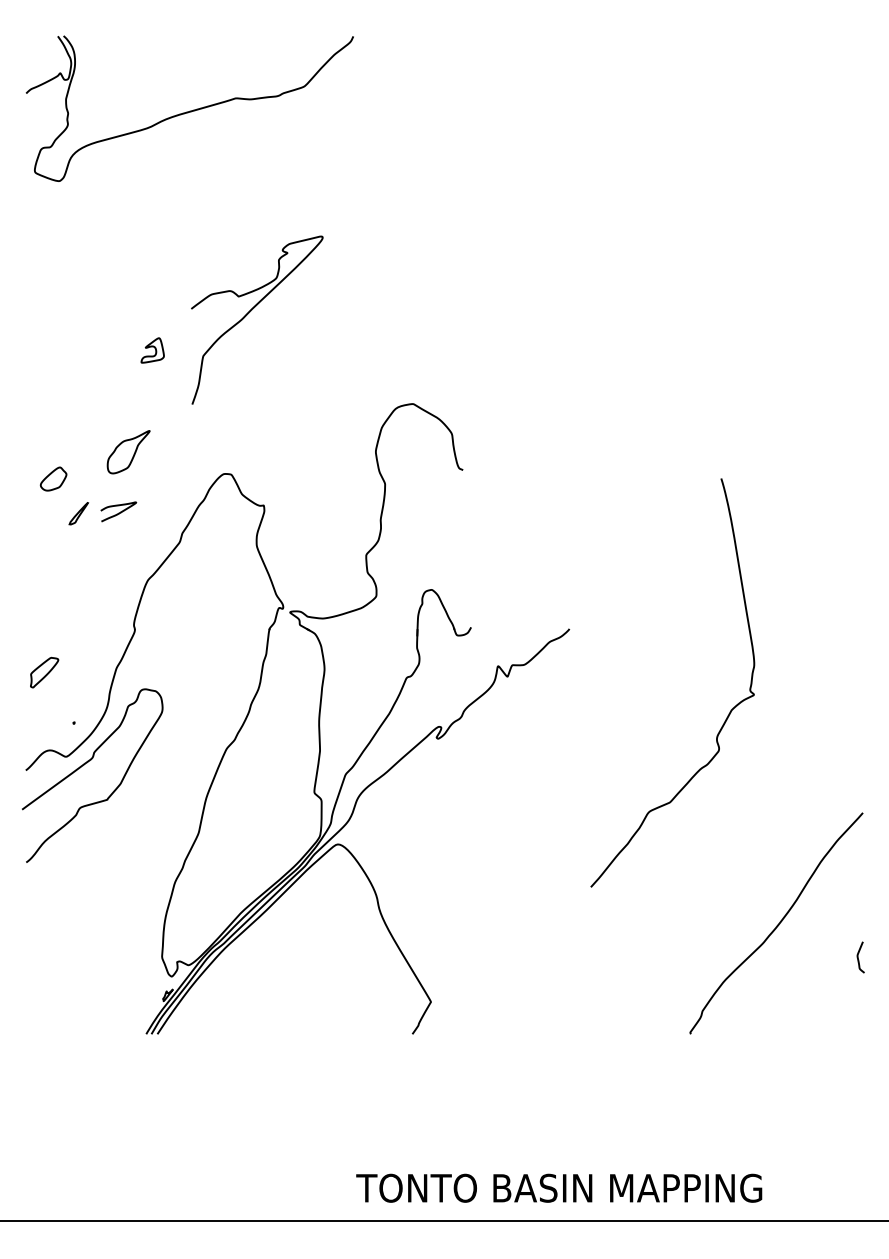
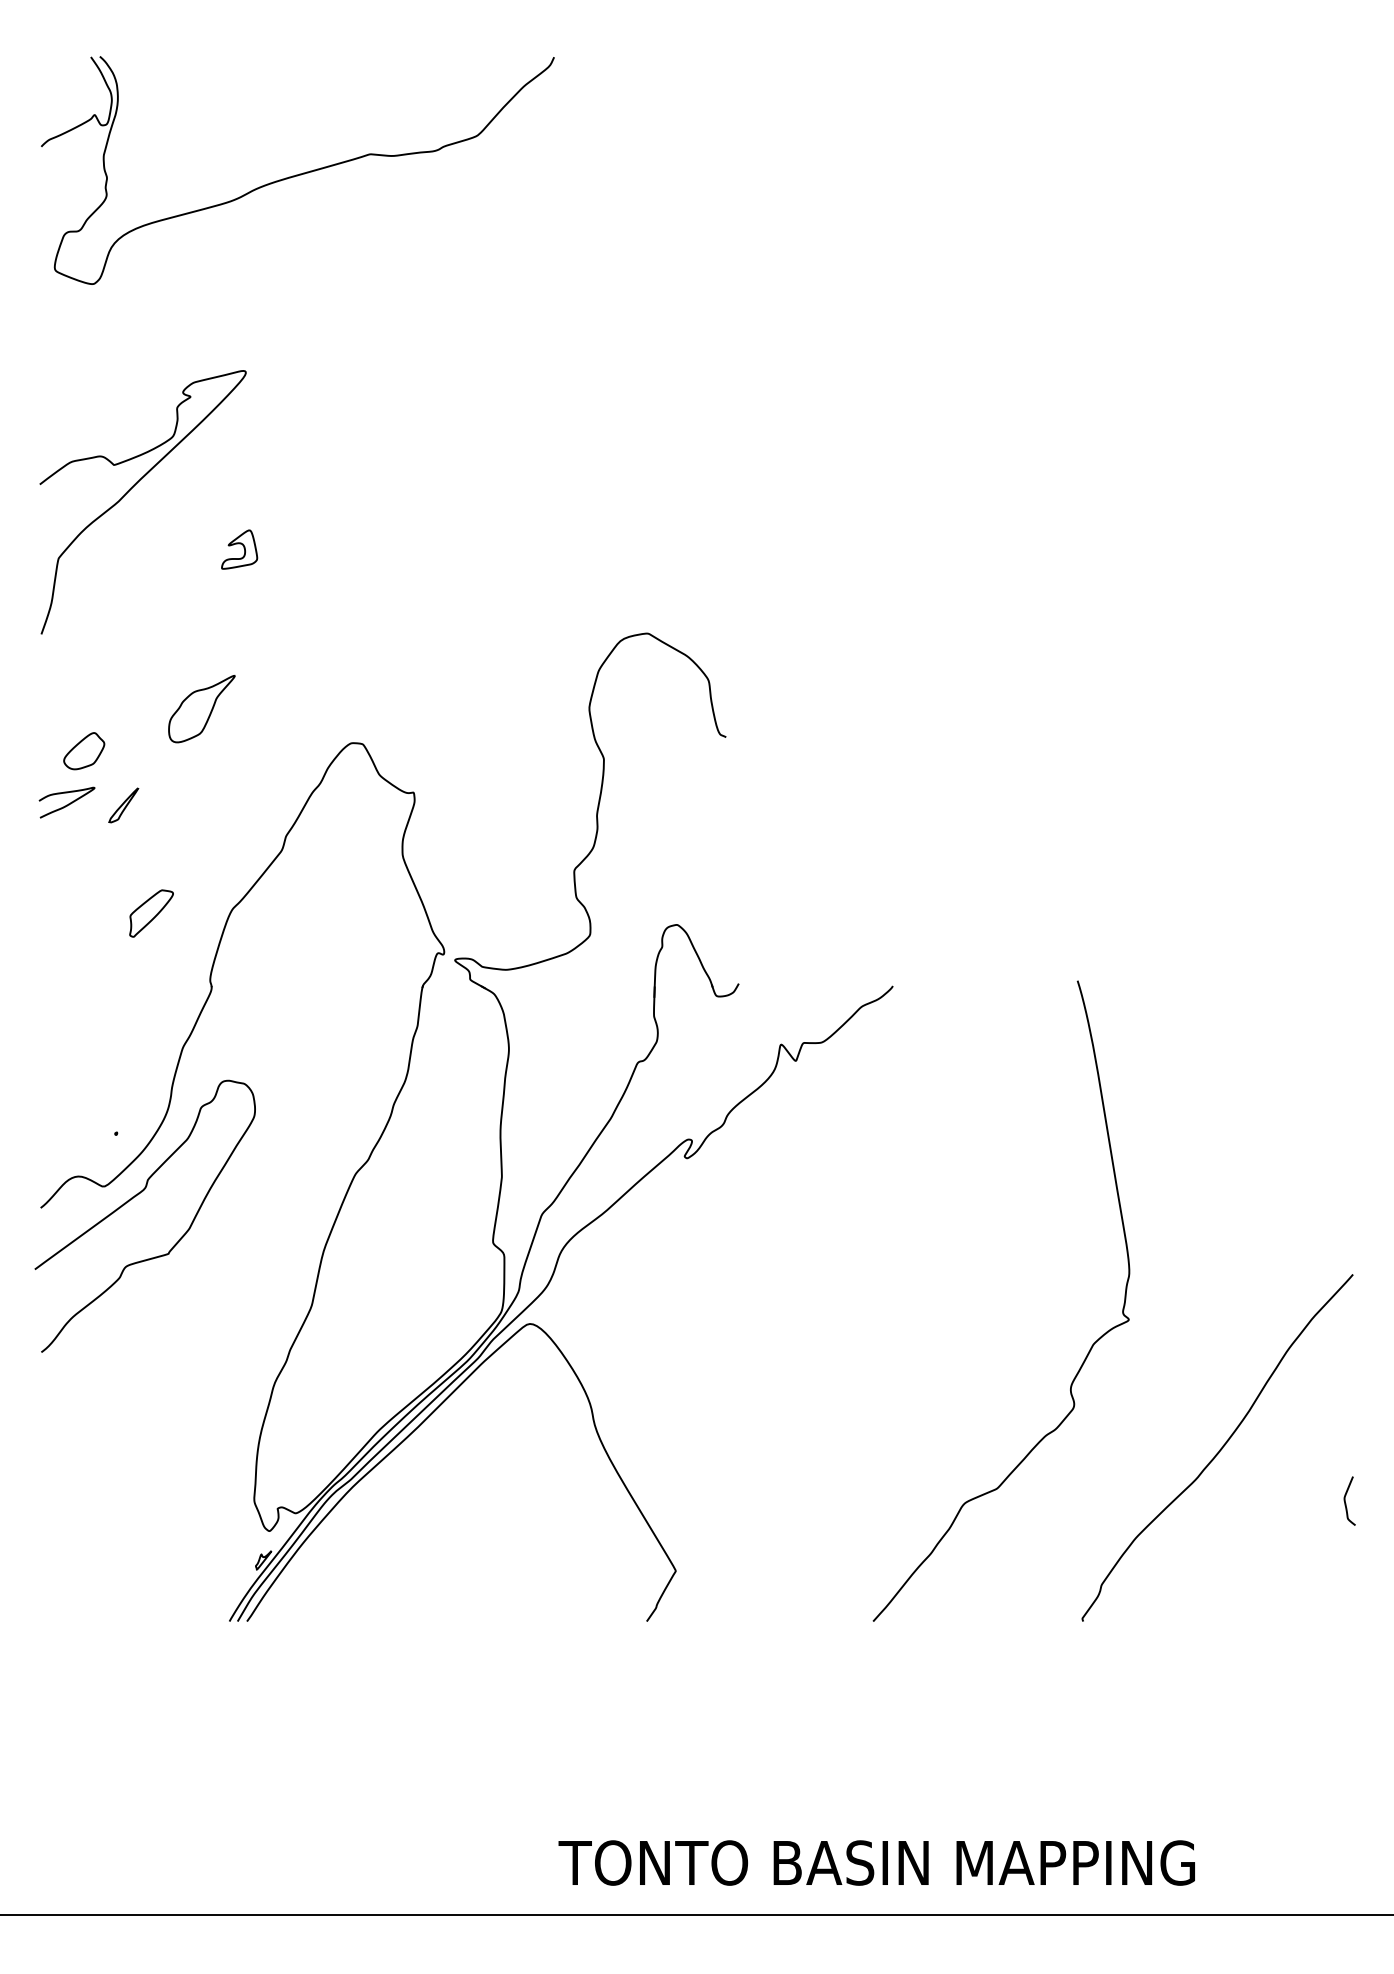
curve: (250, 312) -> (132, 490), moved
curve: (118, 512) -> (66, 803), moved
part: (44, 672) -> (151, 913), moved
curve: (729, 711) -> (1090, 1346), moved

